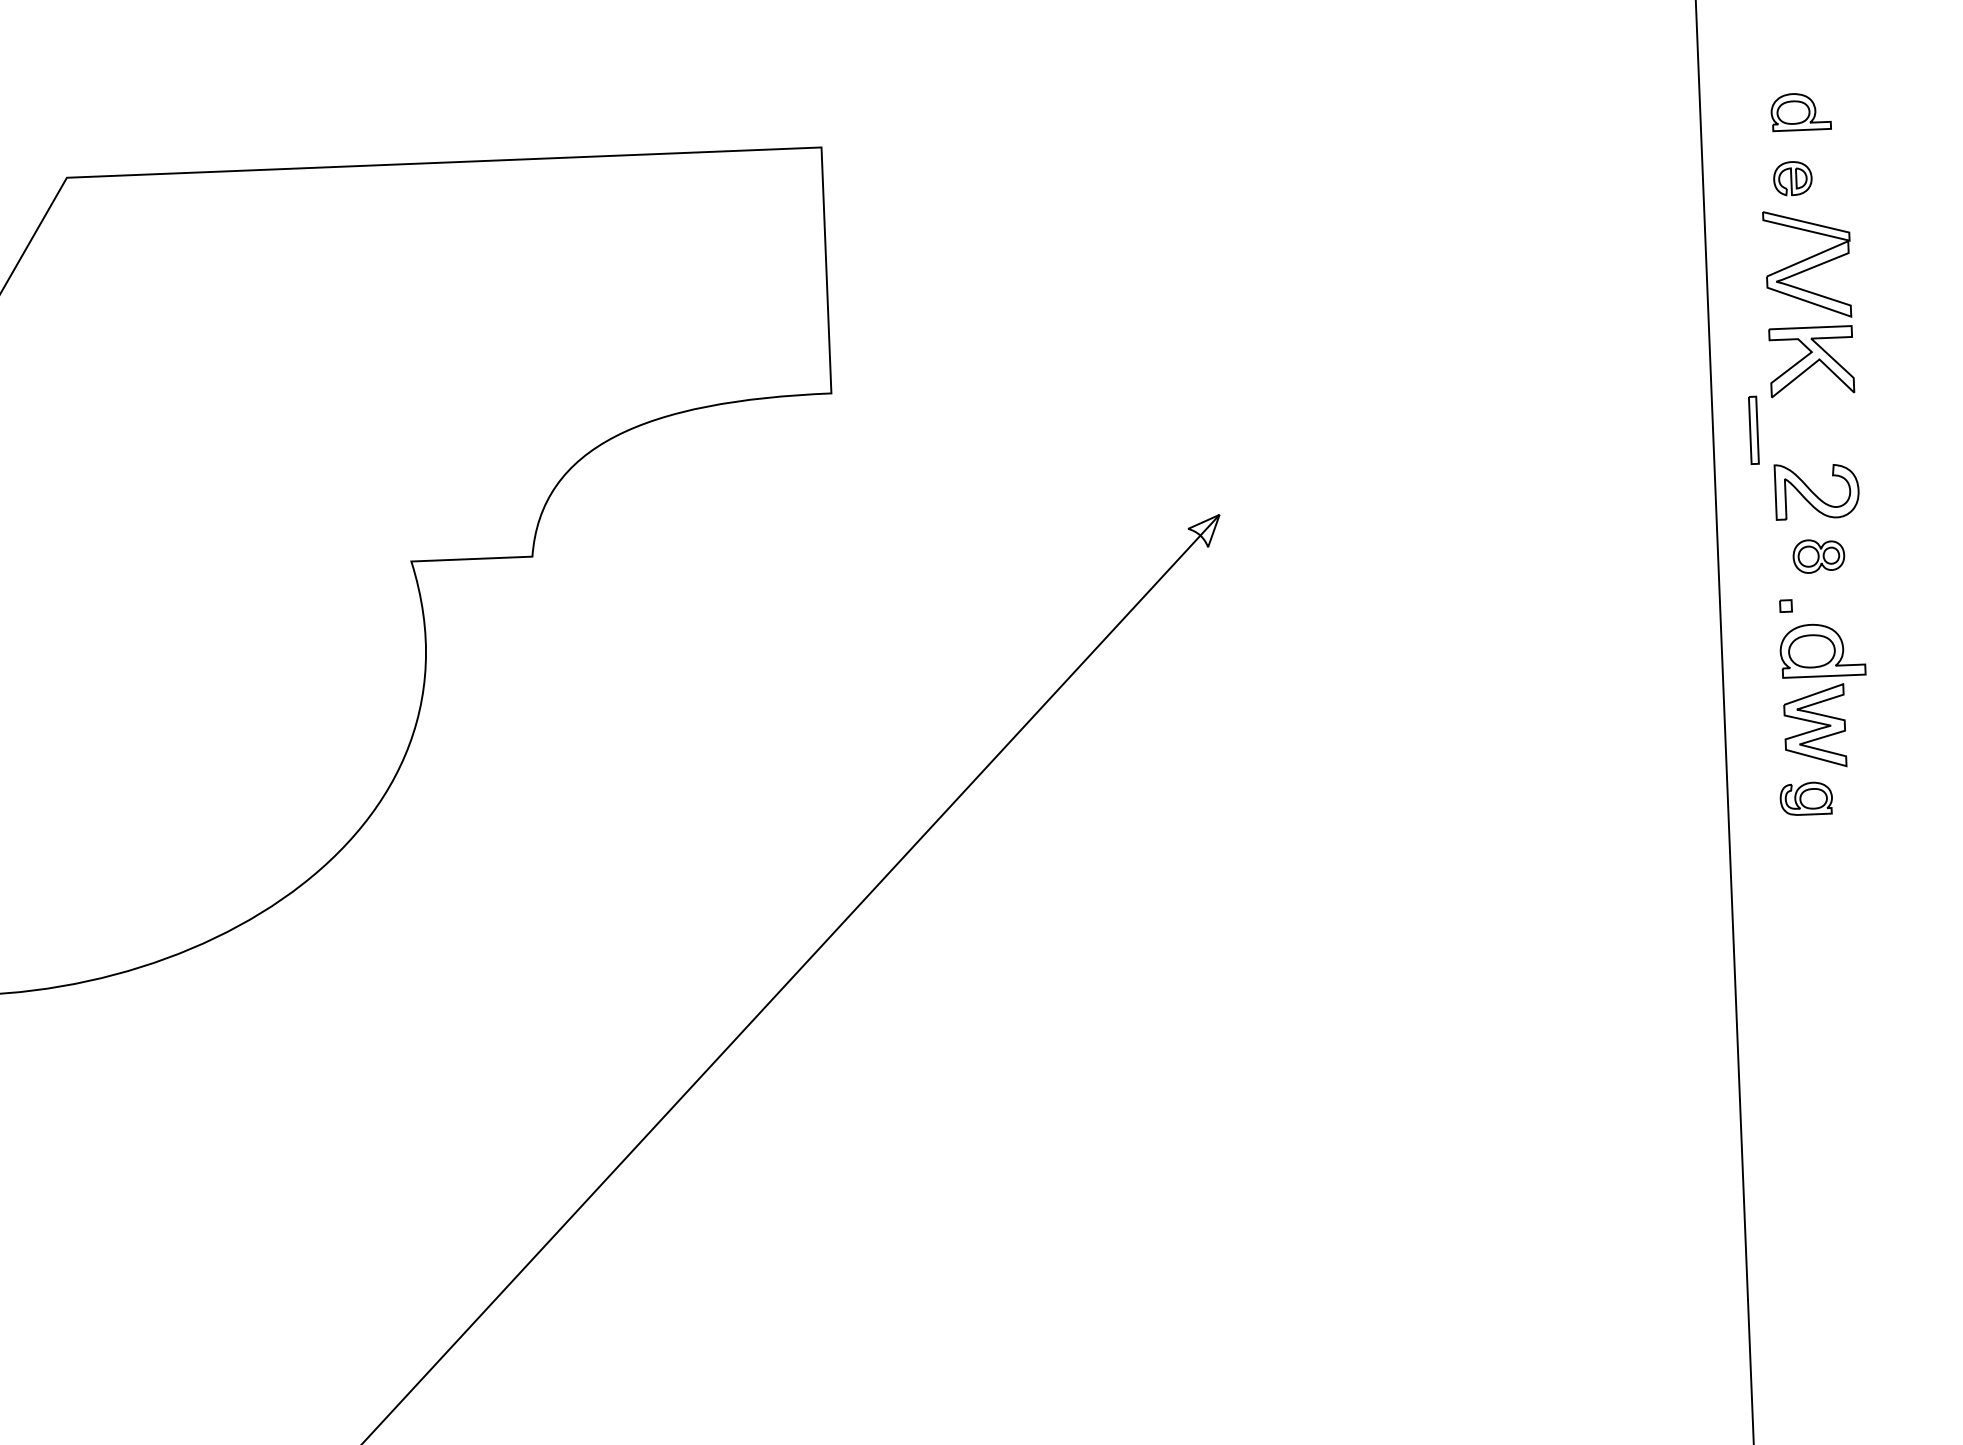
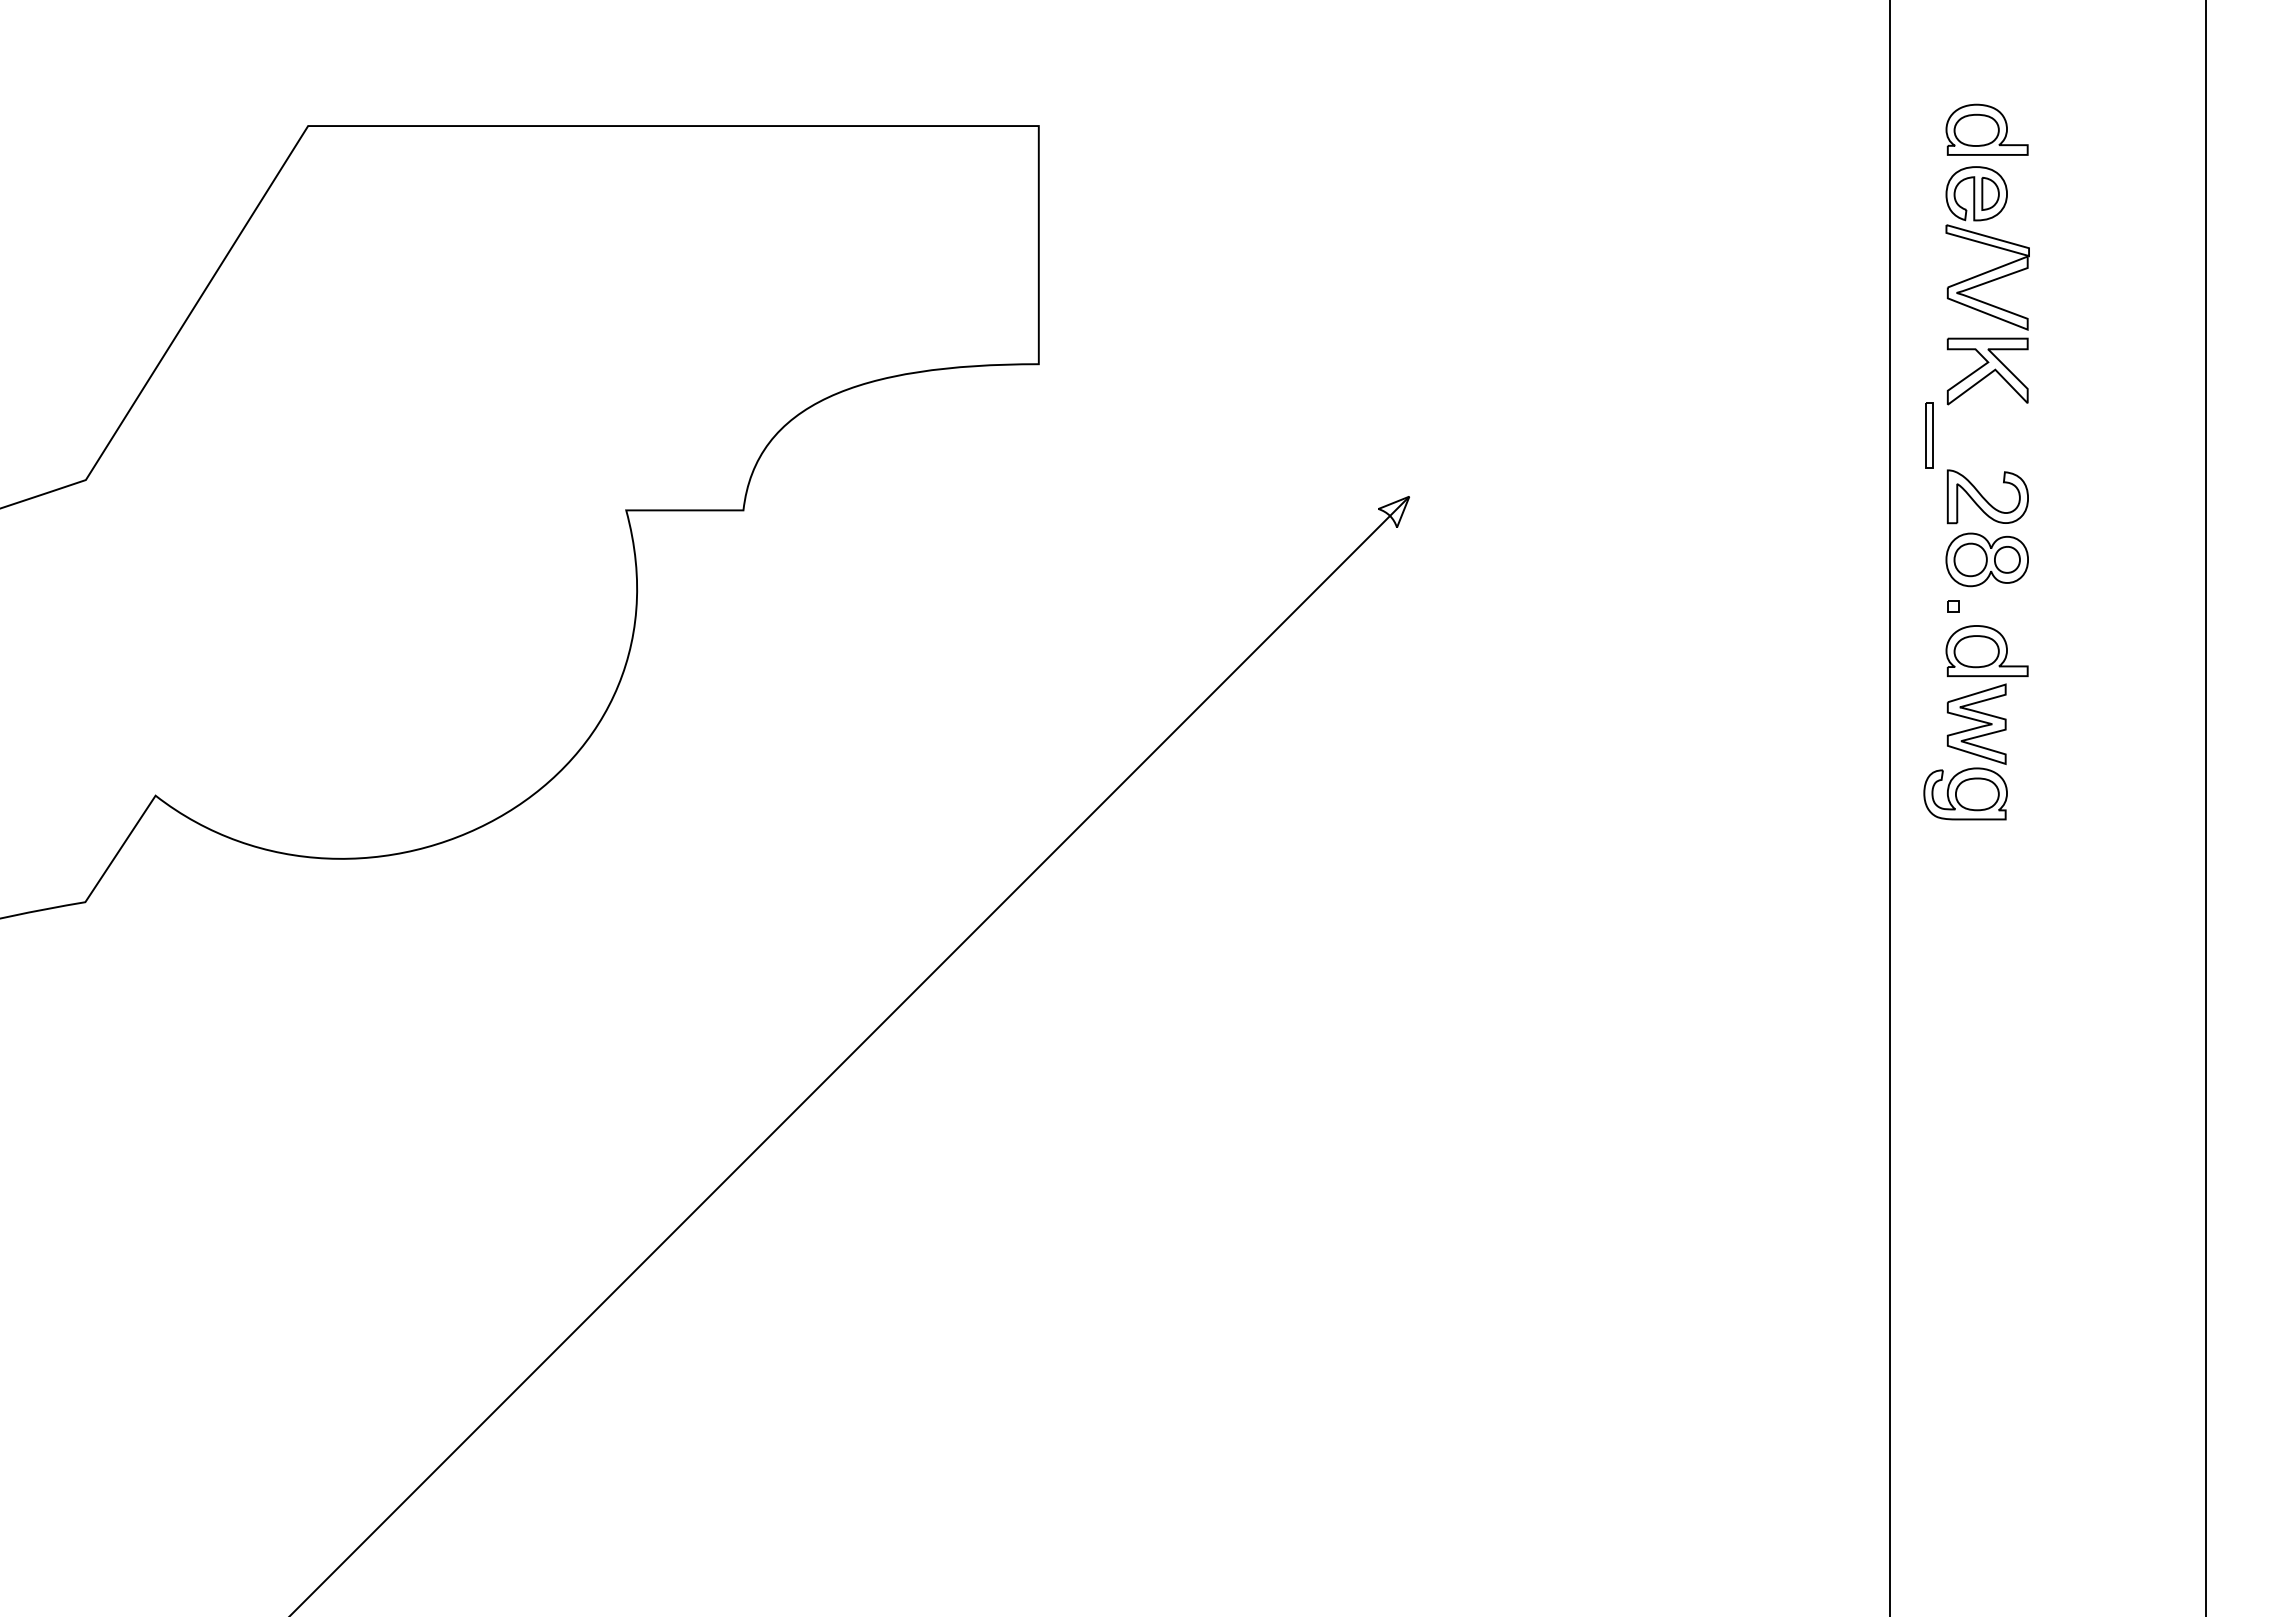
part: (1800, 111) -> (1986, 129), size x1.43
part: (1792, 178) -> (1976, 193), size x1.67
part: (1818, 555) -> (1986, 559), size x1.67
part: (1806, 798) -> (1965, 793), size x1.67

